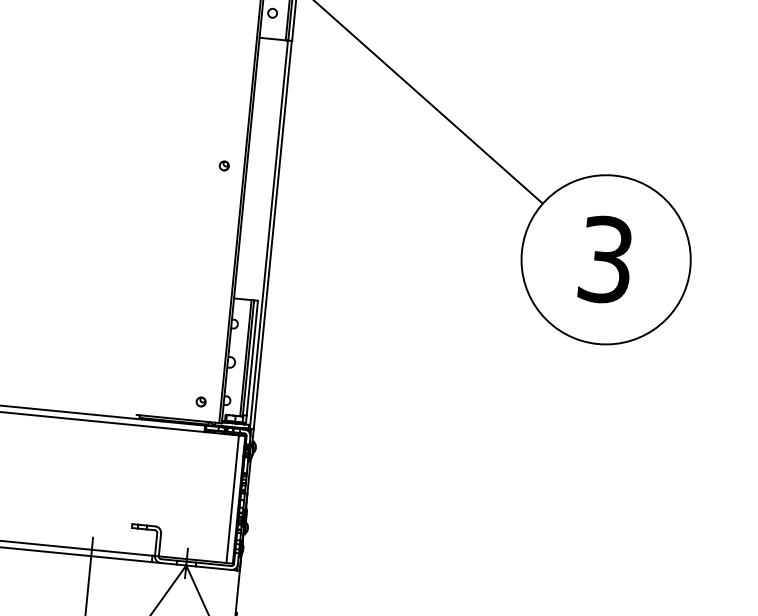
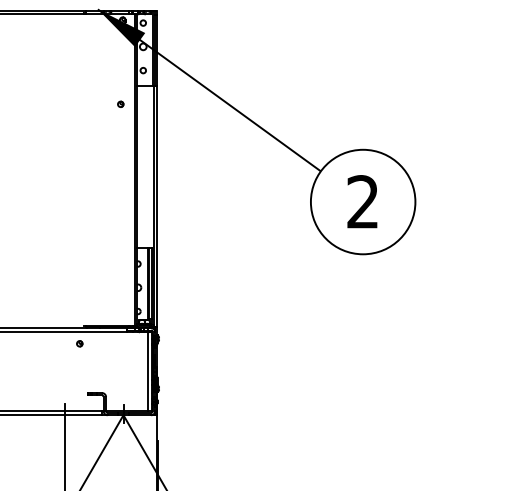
part: (223, 164) -> (120, 103), moved
text: (605, 260) -> (362, 202), 3 -> 2
part: (200, 401) -> (79, 343), moved

